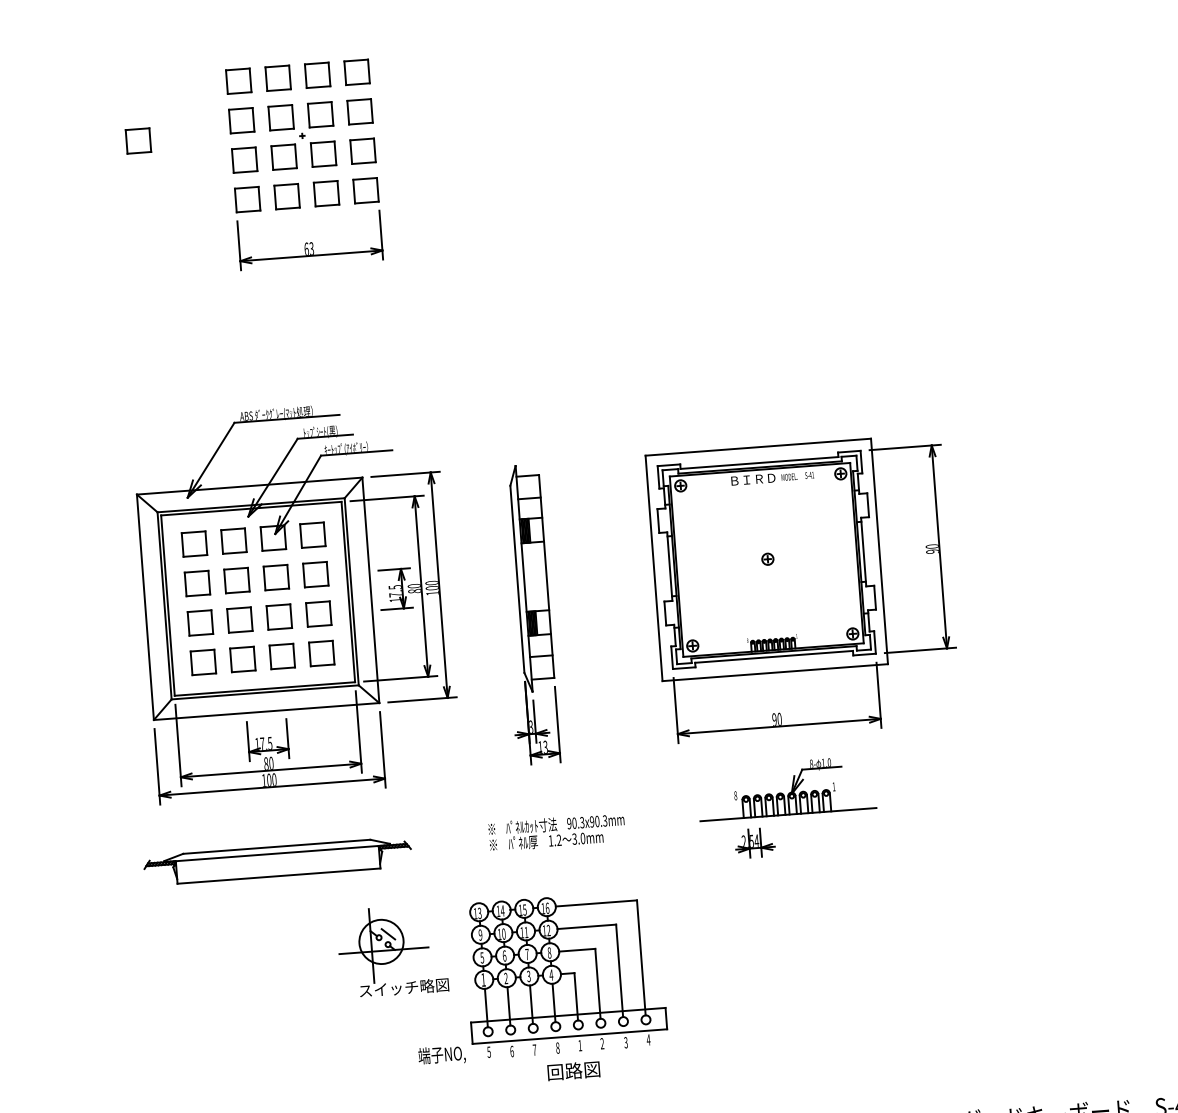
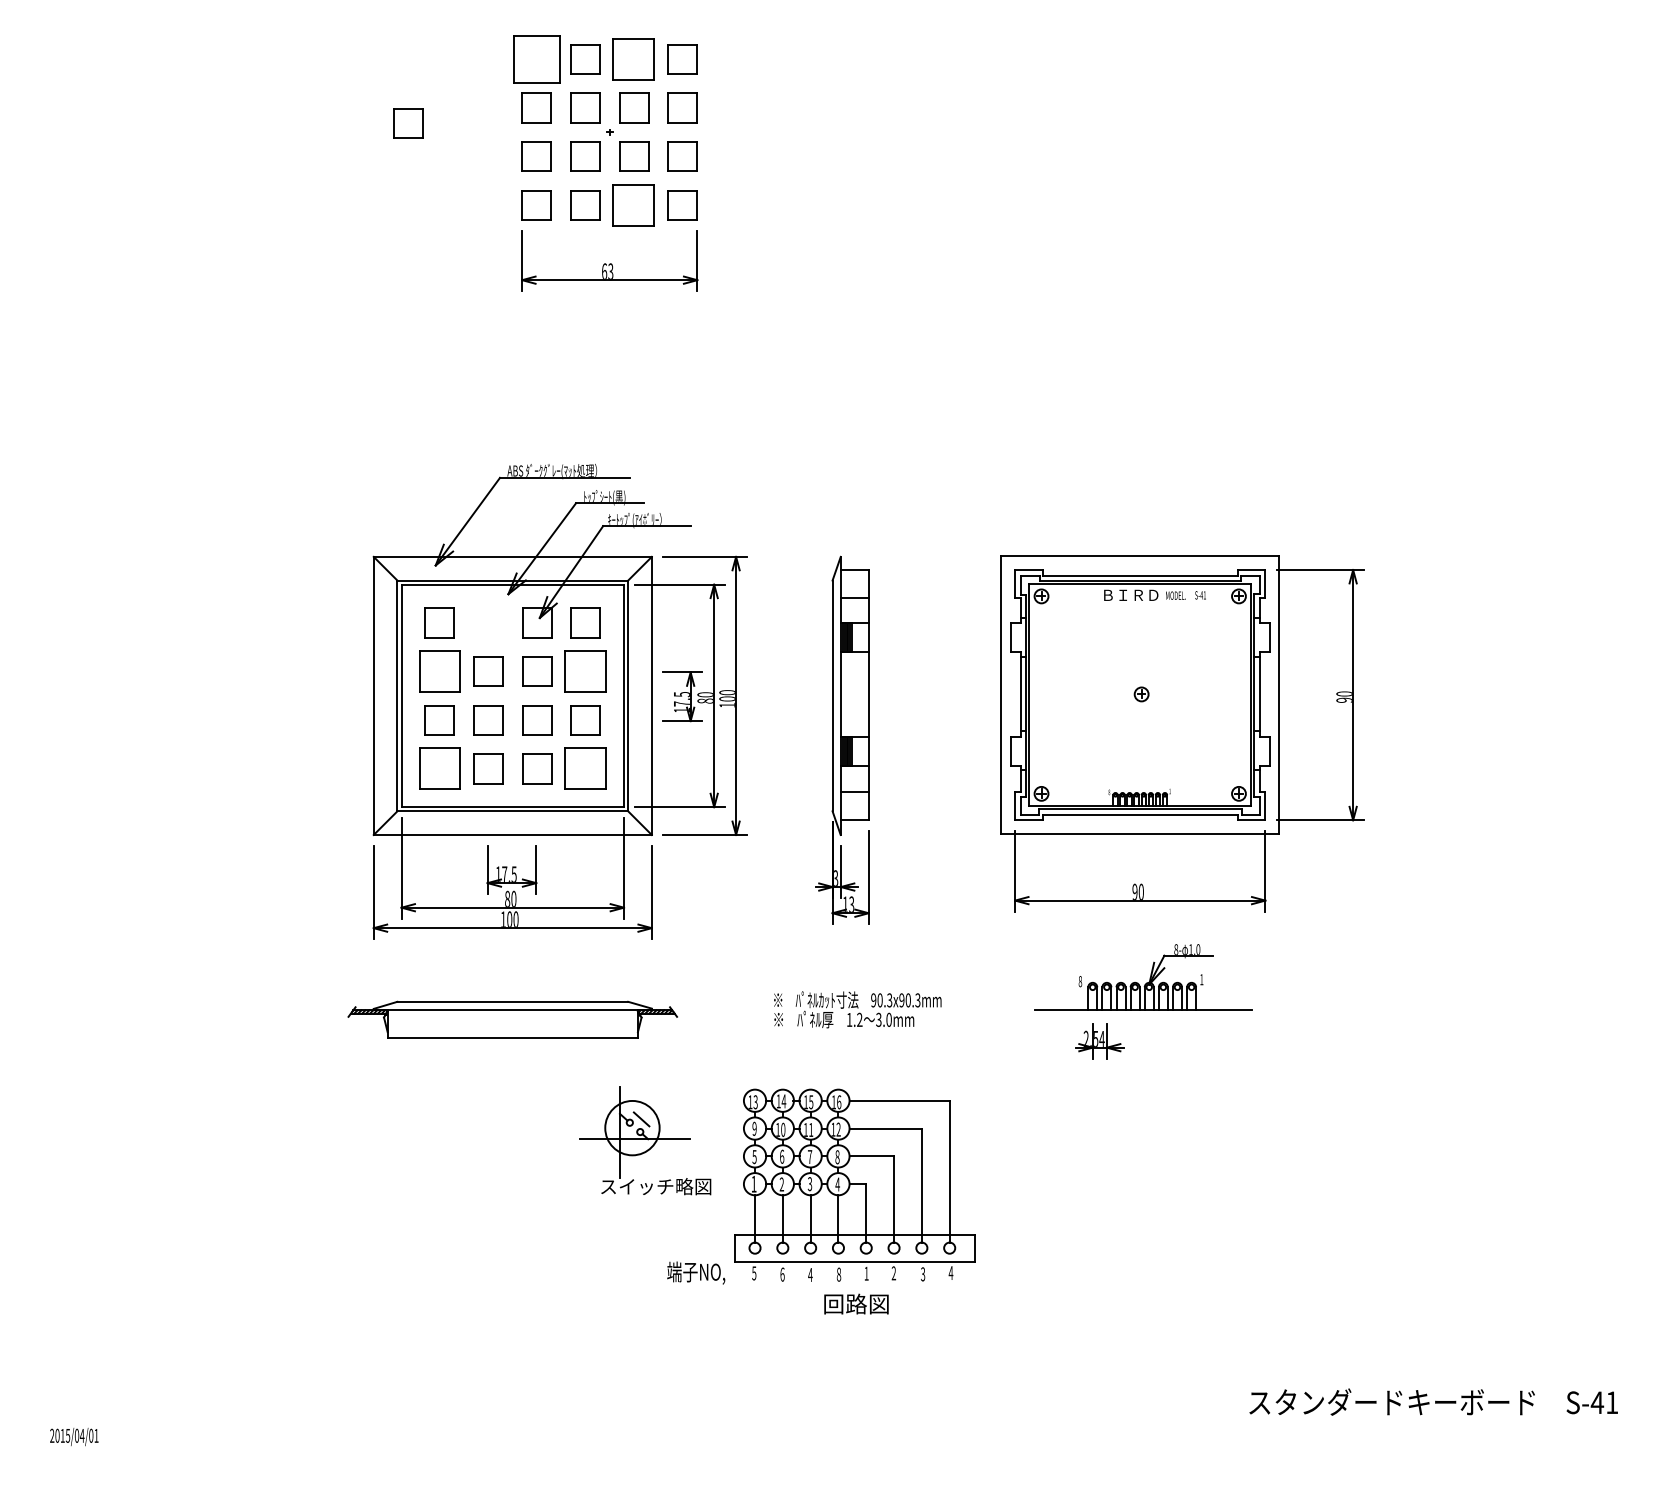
part: (318, 75) -> (634, 59), size x1.4
part: (238, 81) -> (536, 59), size x1.6
part: (326, 193) -> (634, 205), size x1.4
part: (233, 540) -> (488, 622), removed
part: (315, 574) -> (585, 671), size x1.4
part: (197, 583) -> (439, 671), size x1.4
part: (321, 653) -> (585, 768), size x1.4
part: (203, 662) -> (439, 768), size x1.4
text: (534, 1049) -> (810, 1274), 7 -> 4

